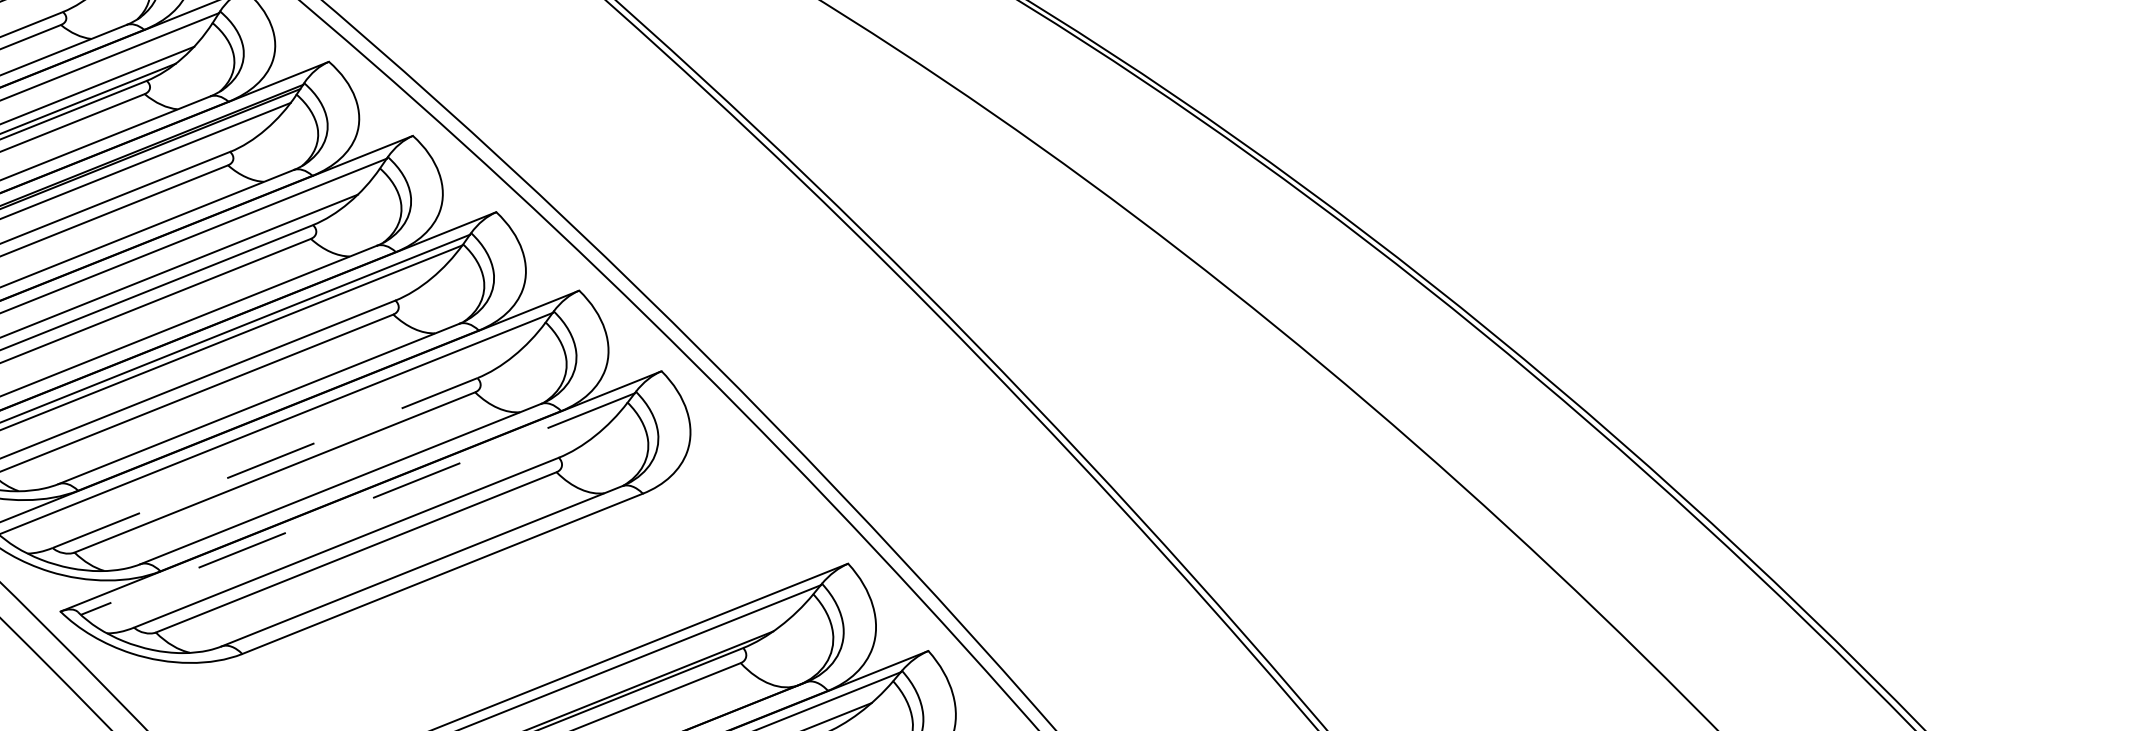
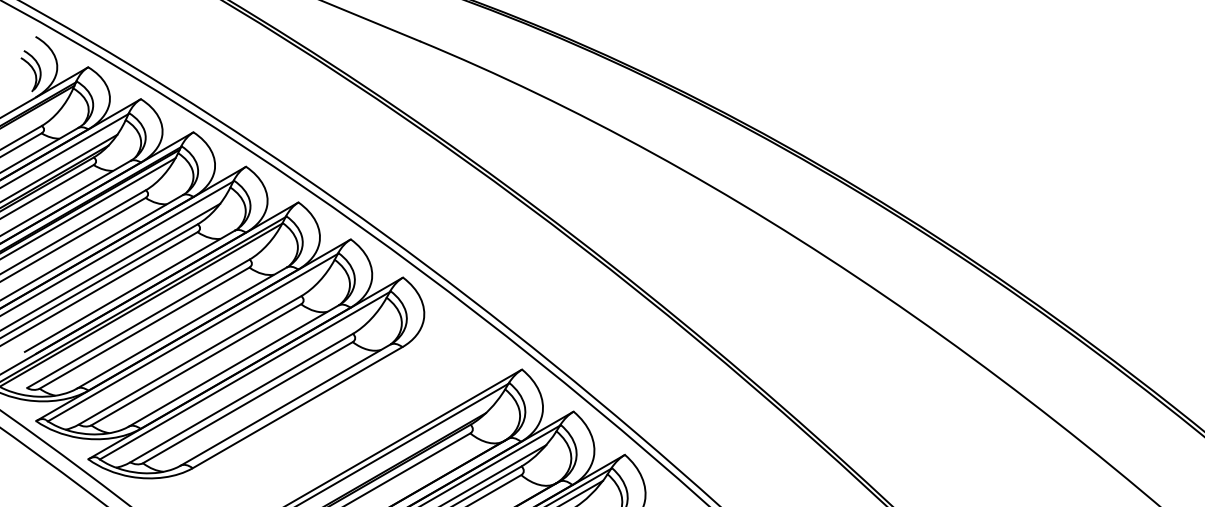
line: (265, 463) -> (190, 360), dashed -> solid
line: (357, 503) -> (244, 375), dashed -> solid

